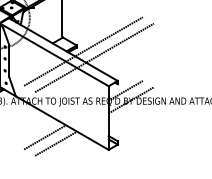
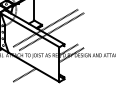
line: (55, 143) -> (30, 78), removed

